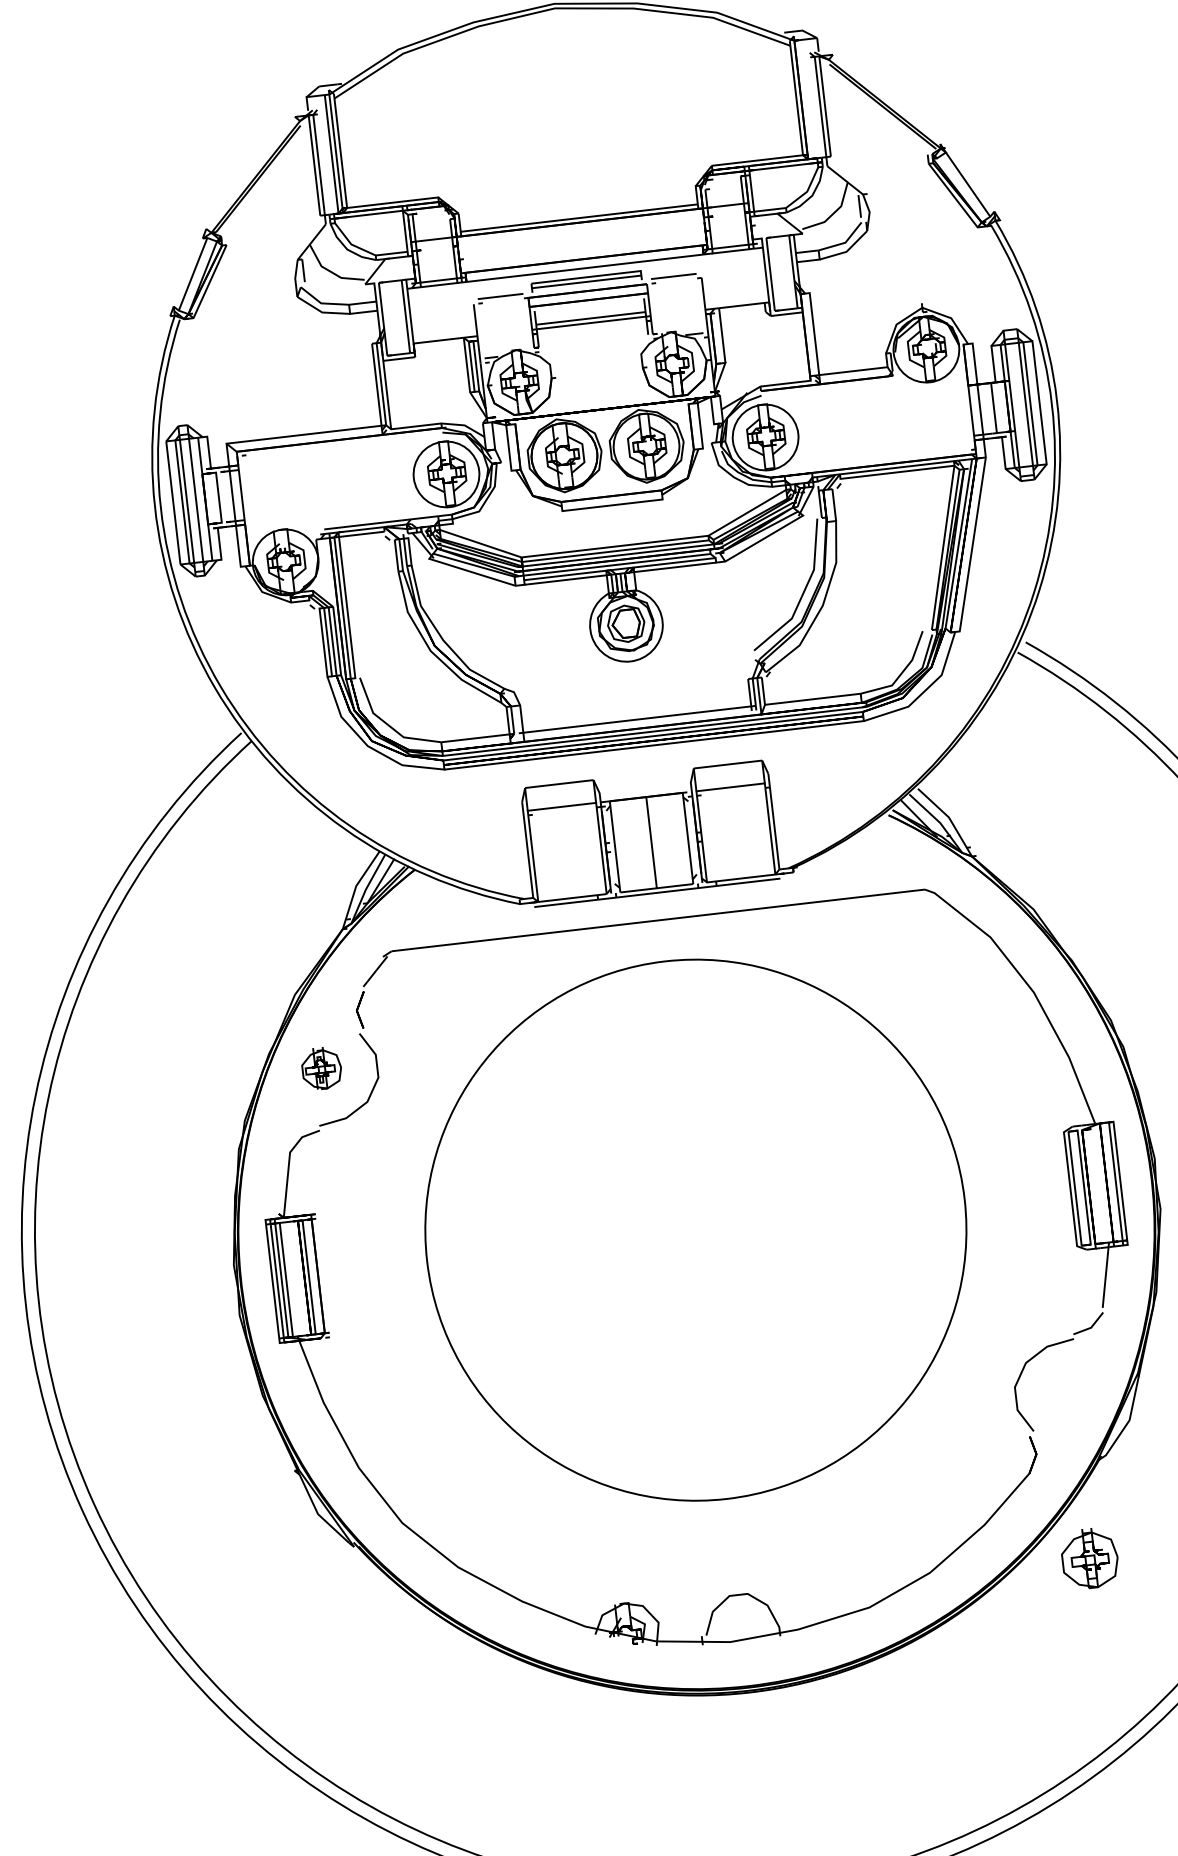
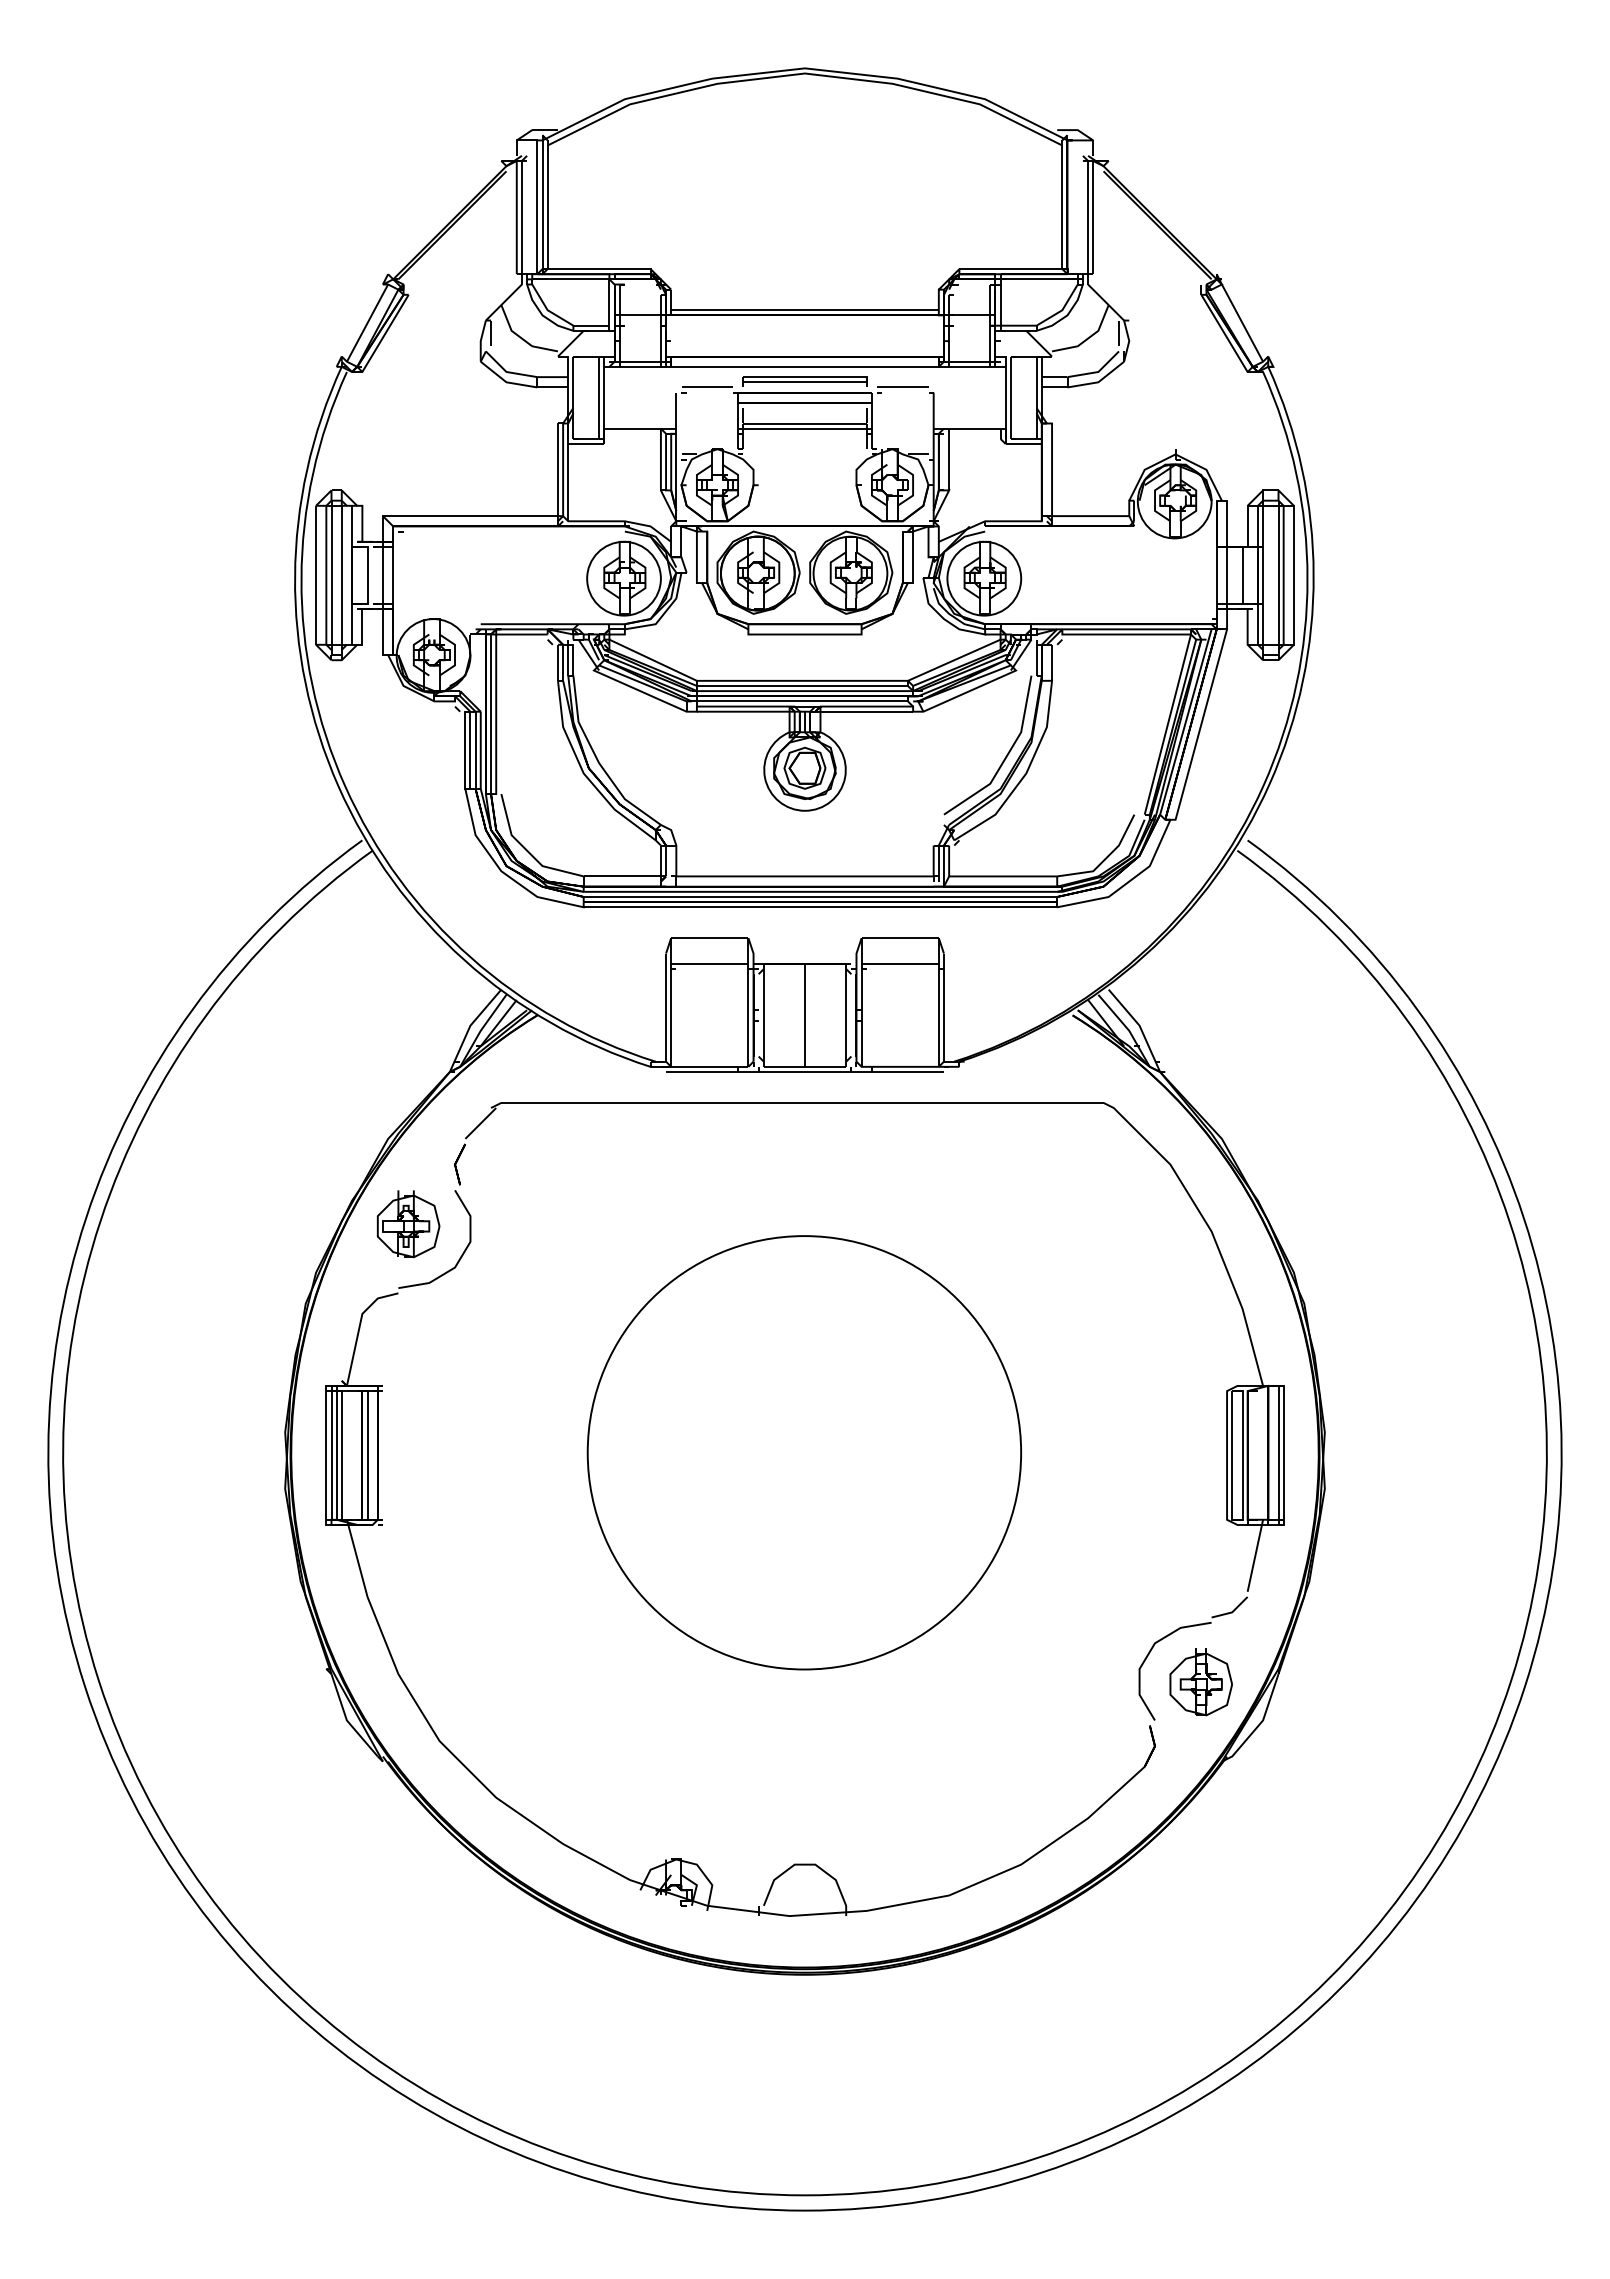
part: (321, 1068) -> (408, 1224), size x1.43
circle: (695, 1229) -> (804, 1452), size x0.71
part: (1089, 1558) -> (1200, 1682), moved

